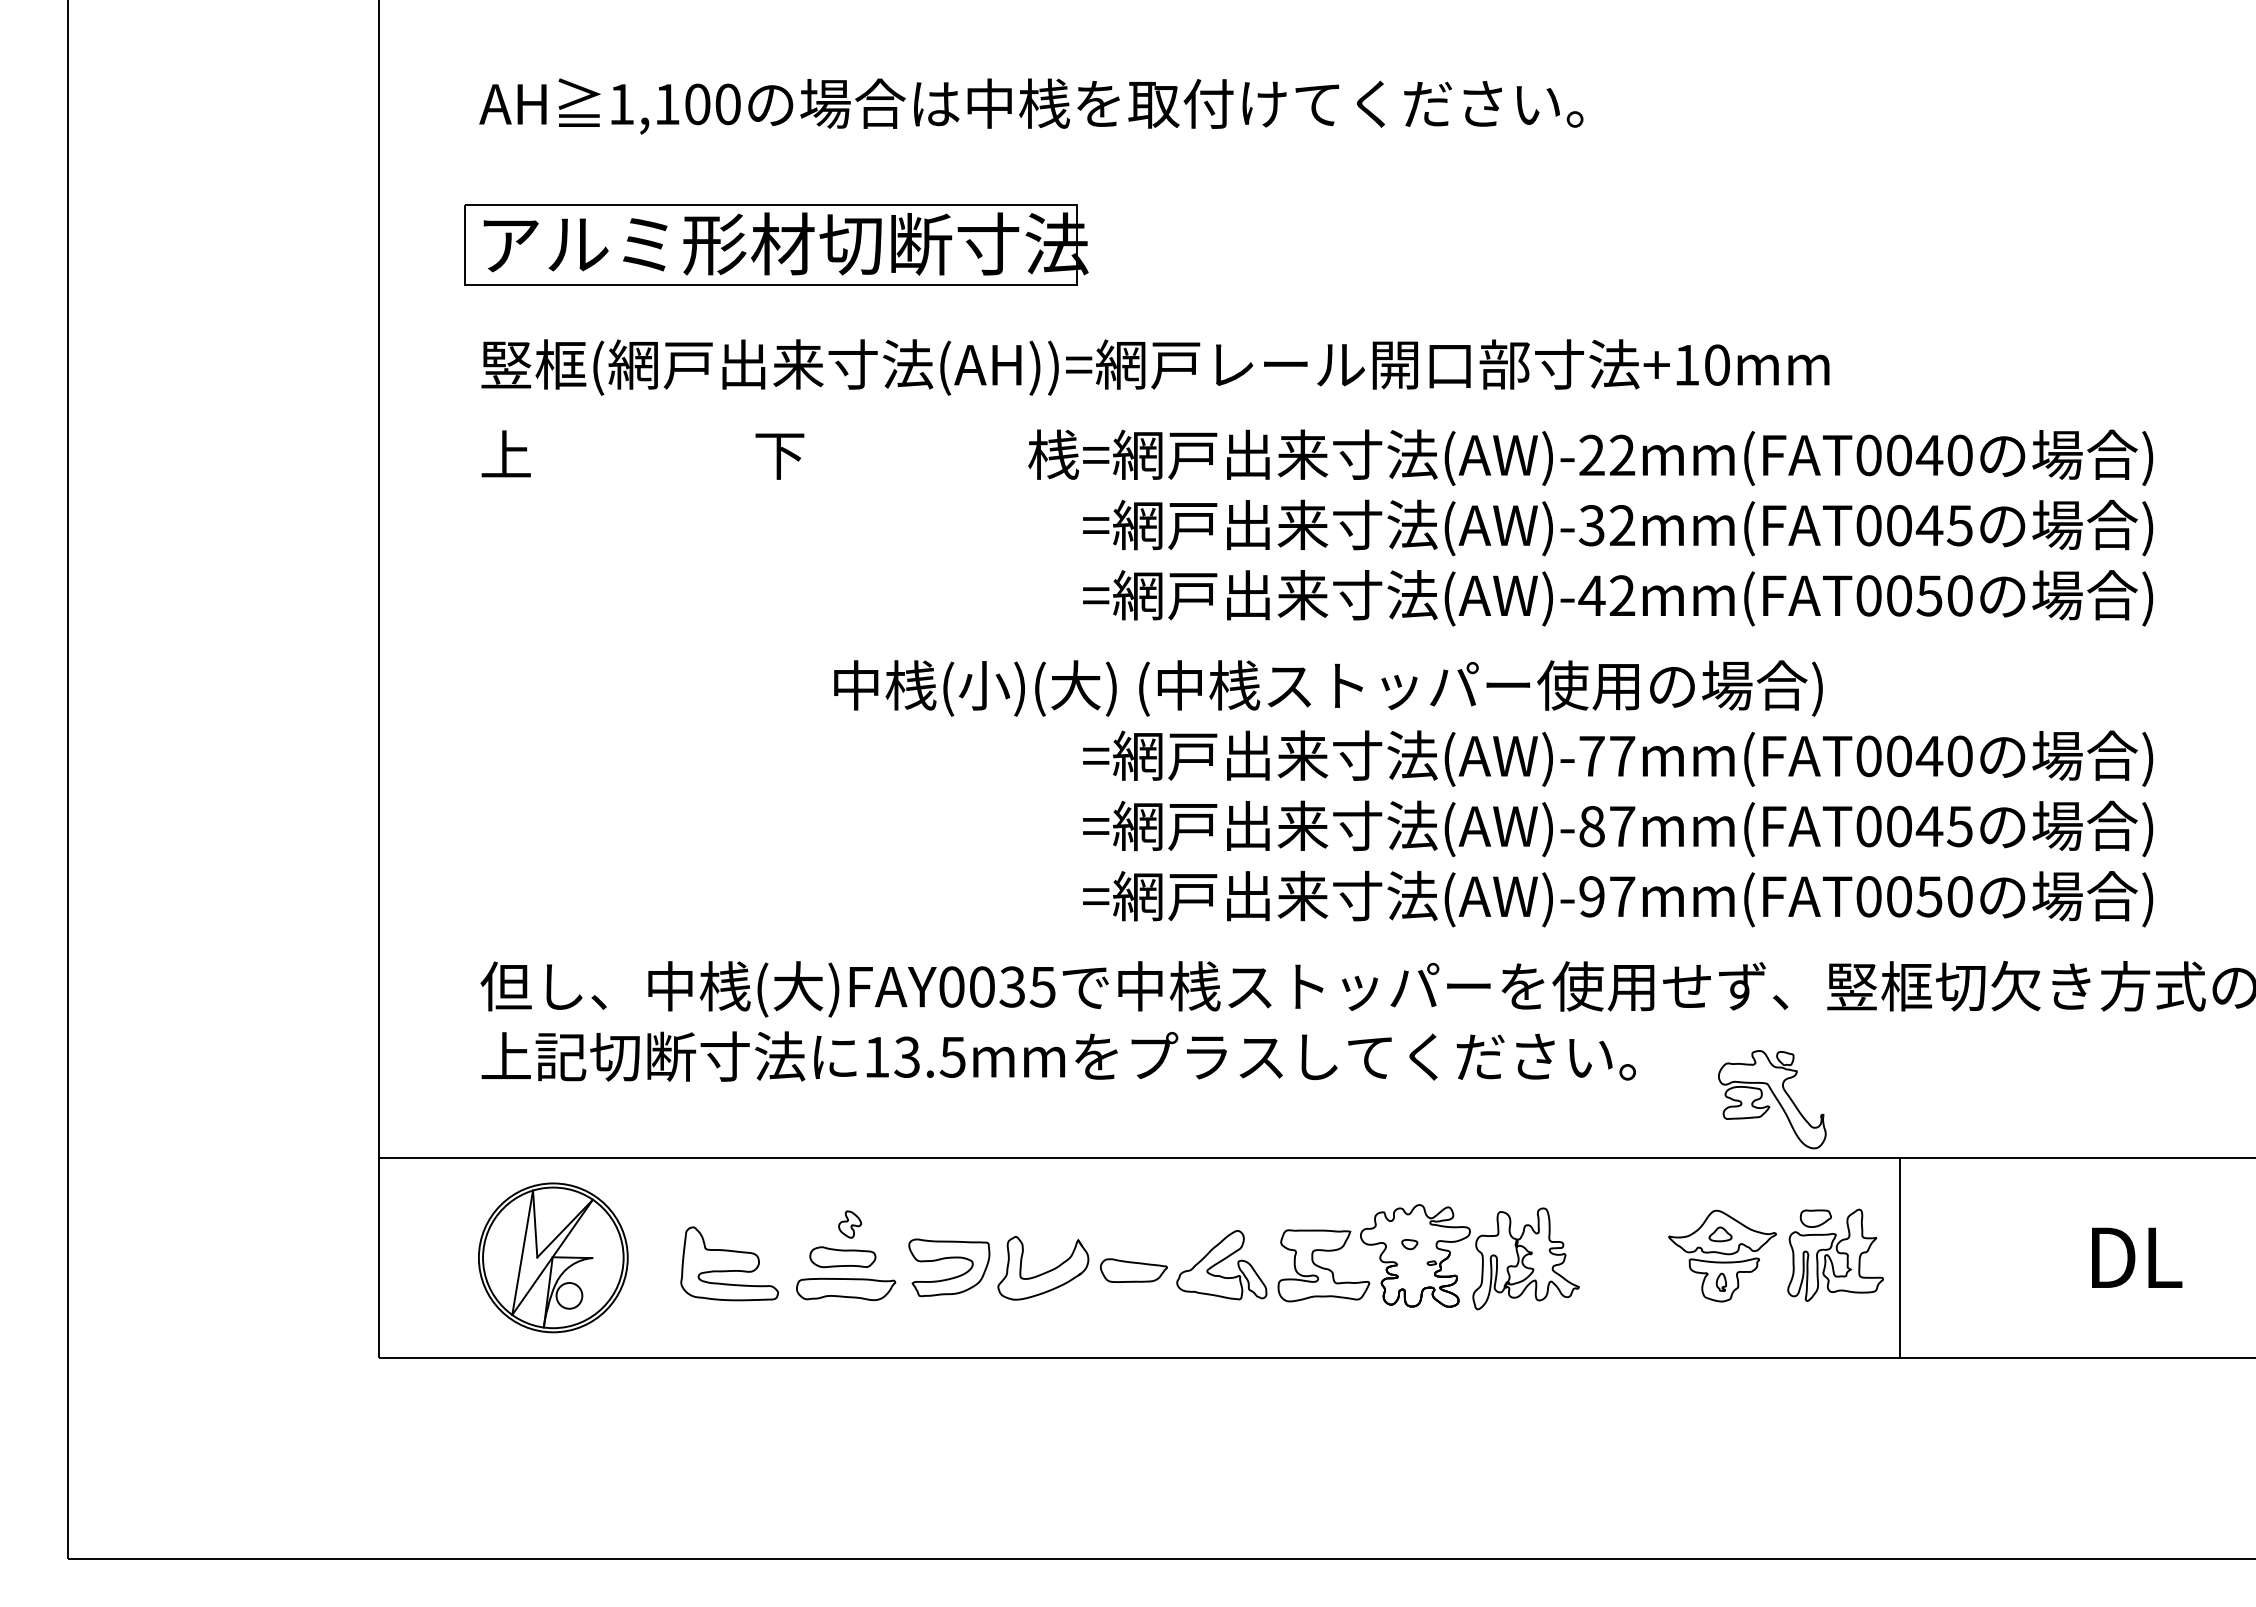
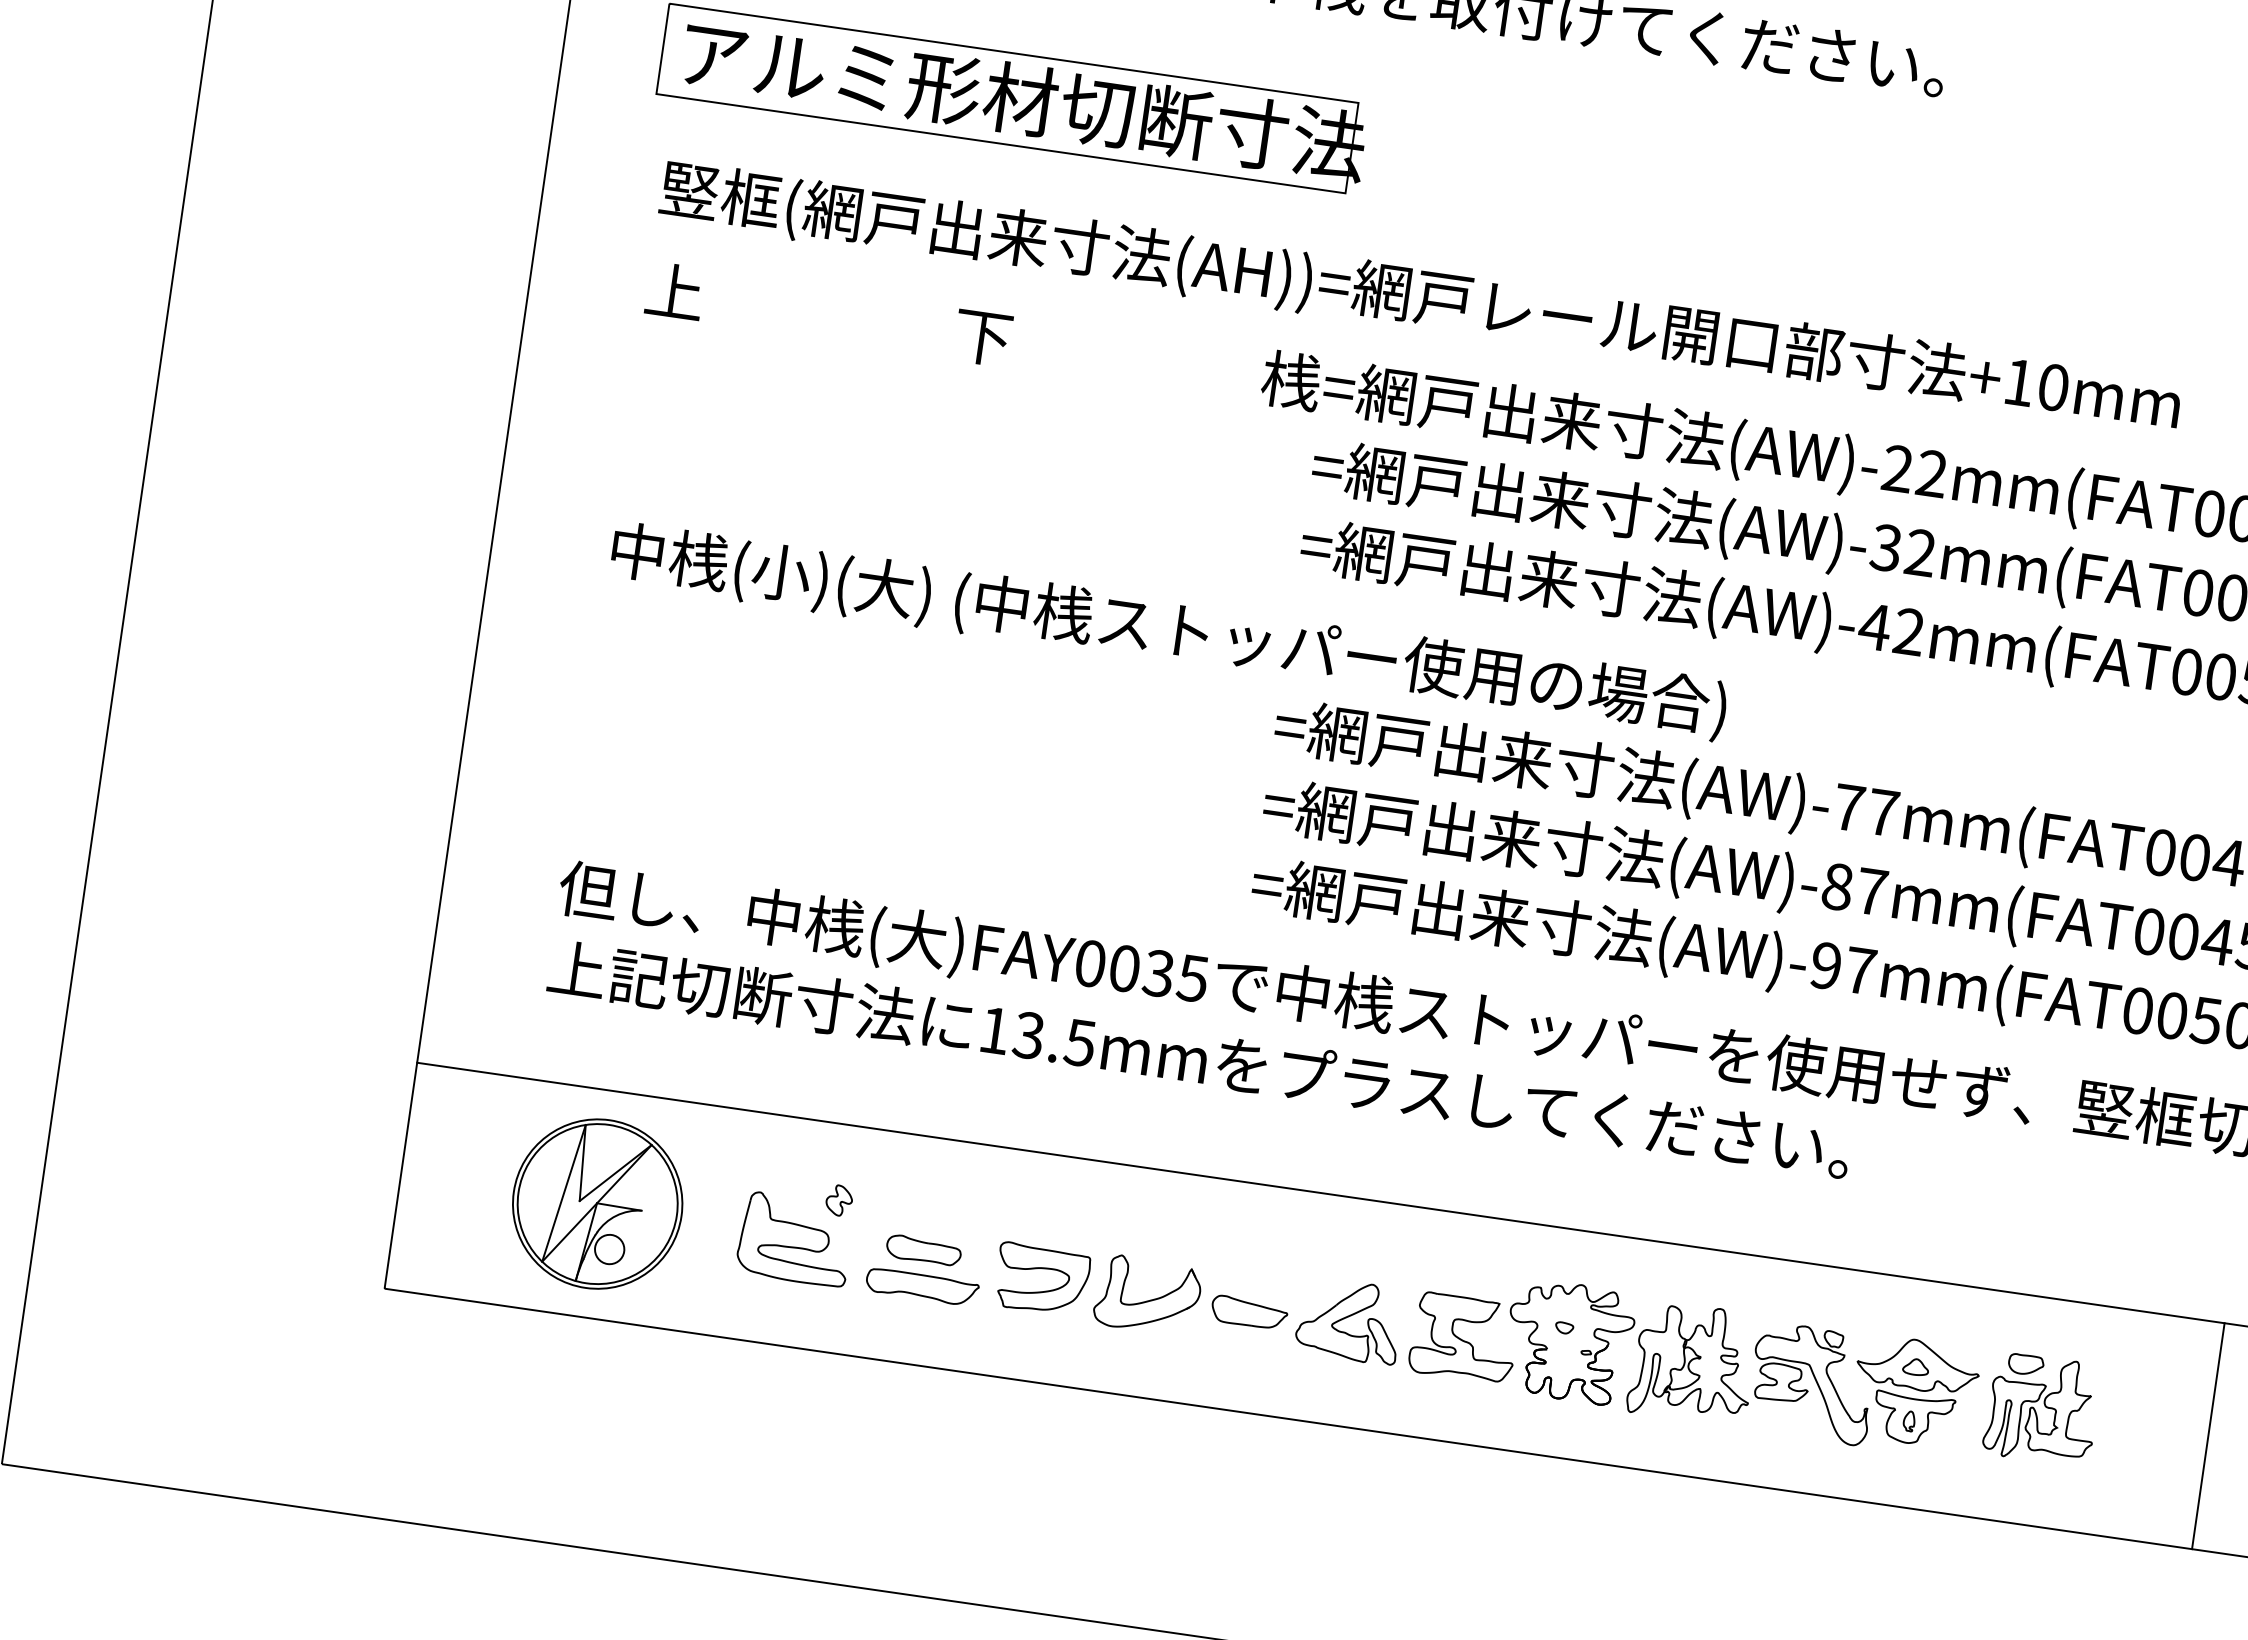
text: (1328, 688) -> (1168, 631), moved
part: (1772, 1099) -> (1812, 1383), moved
curve: (851, 1224) -> (840, 1200), moved
line: (1900, 1257) -> (2208, 1435), moved

